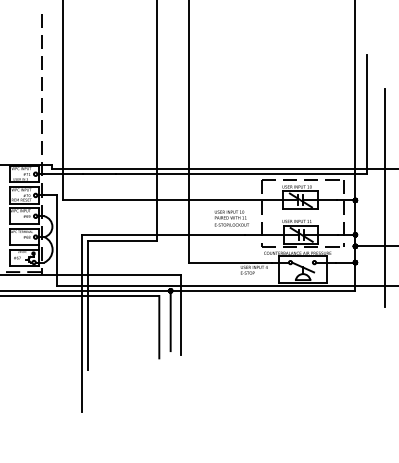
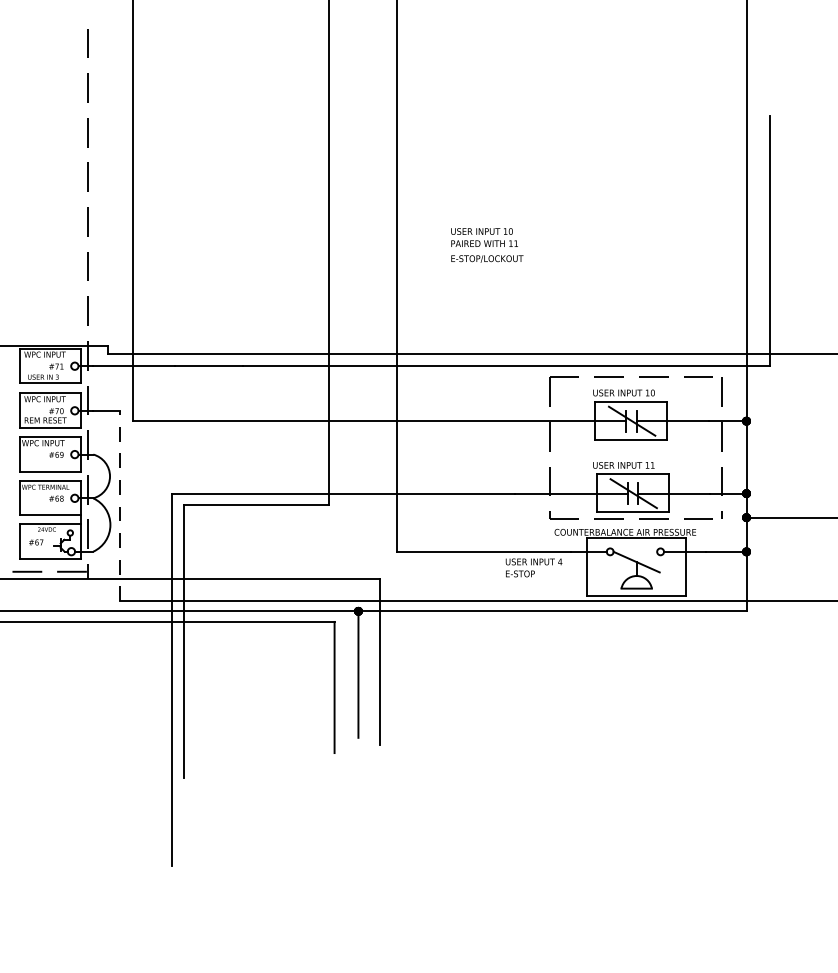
line: (385, 197) -> (809, 415), removed
text: (231, 218) -> (486, 244), moved
line: (57, 240) -> (120, 505), solid -> dashed

